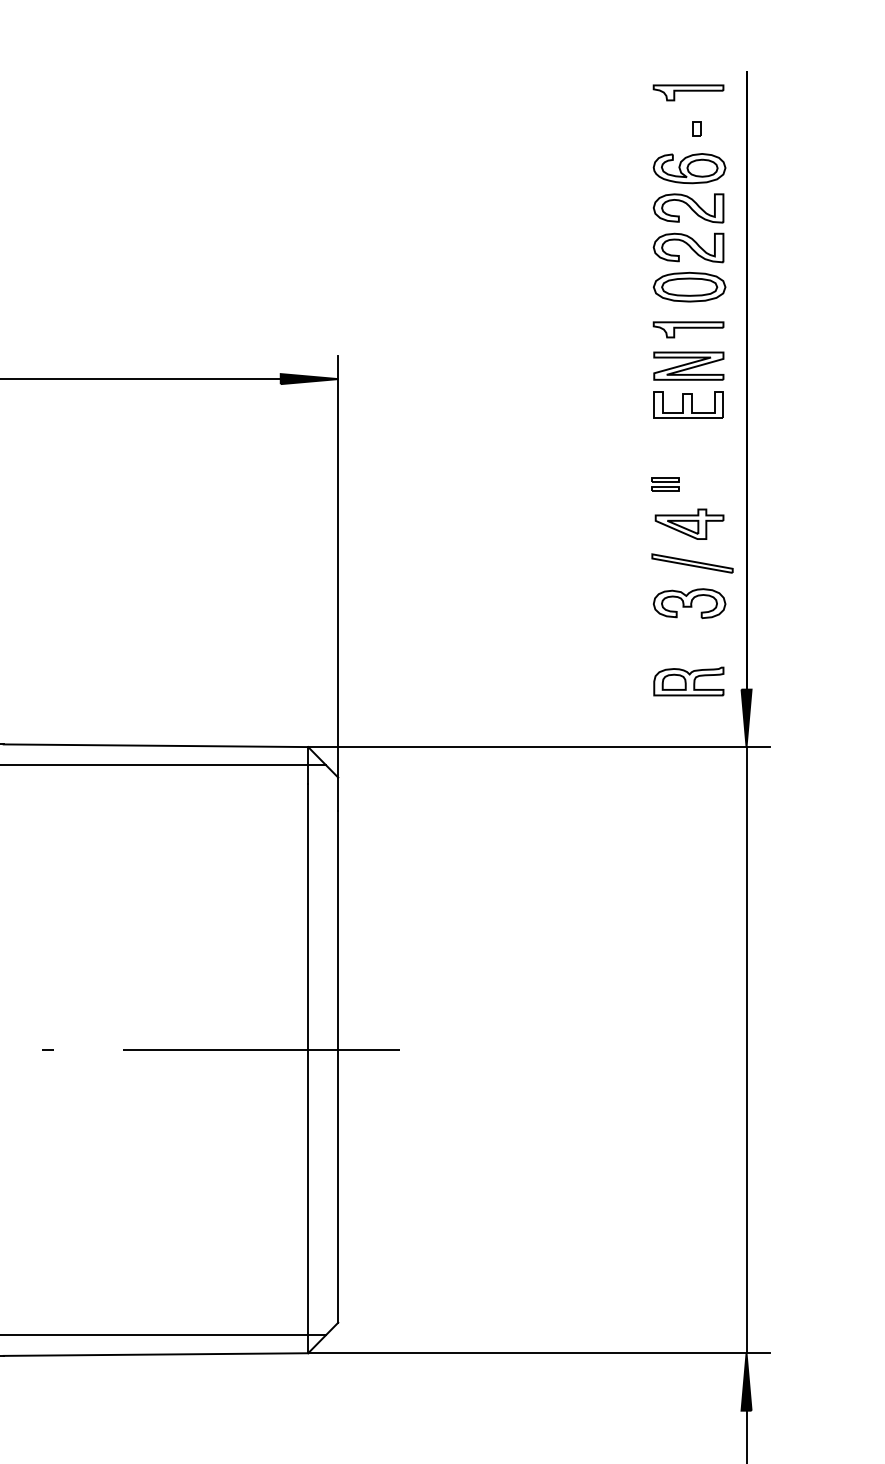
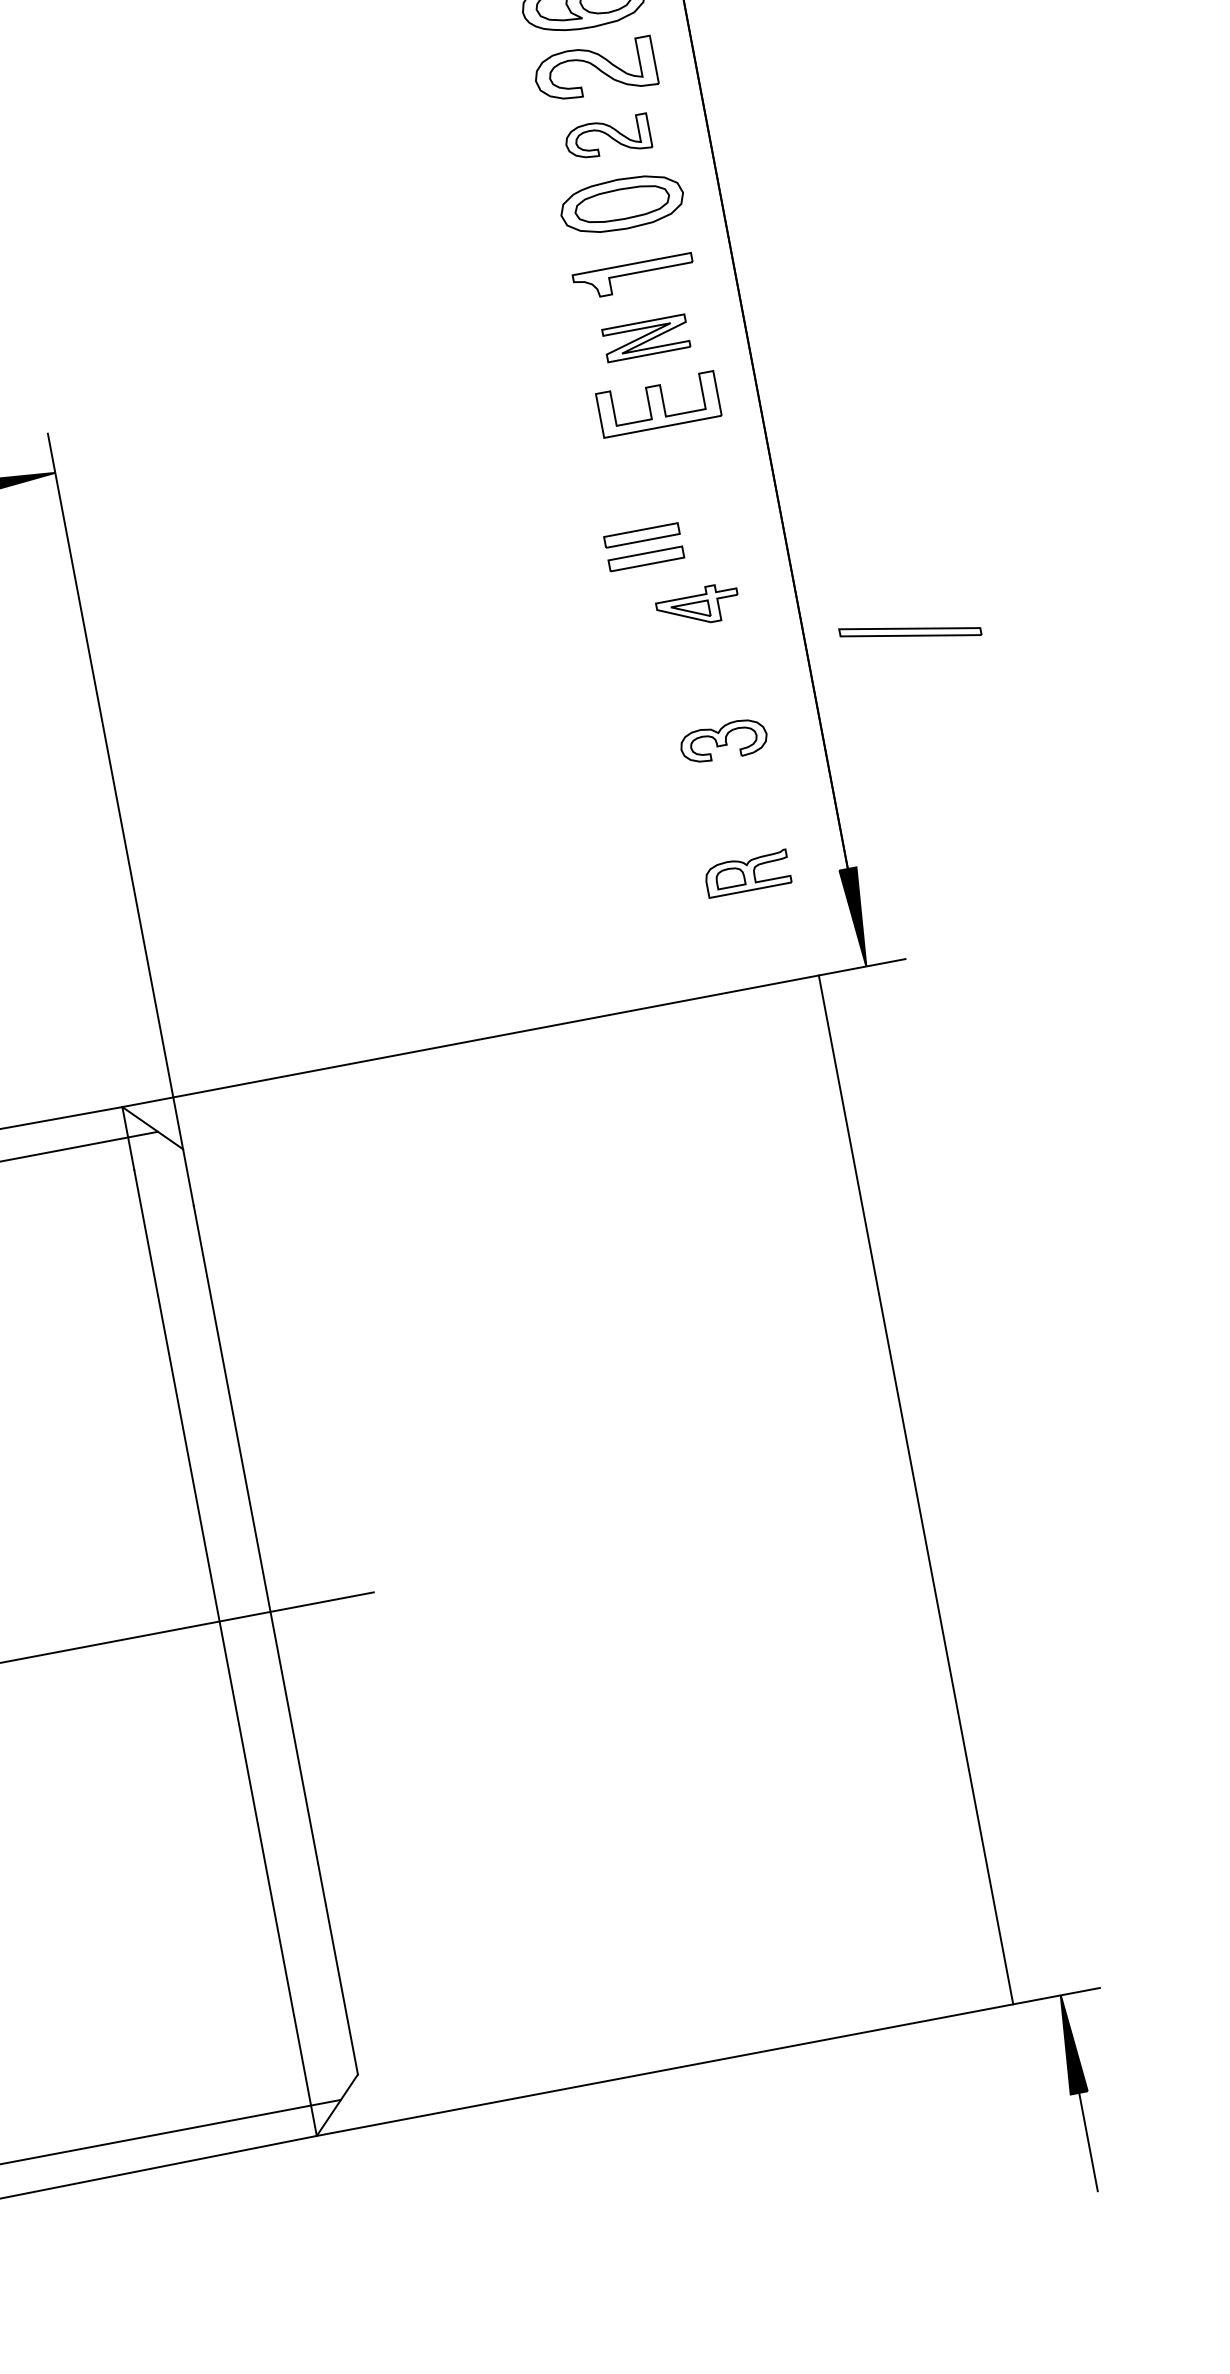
part: (688, 247) -> (607, 137), size x0.7
part: (688, 365) -> (645, 337), size x0.7
part: (665, 484) -> (644, 546), size x1.6
part: (689, 523) -> (697, 605), size x0.7
part: (692, 563) -> (910, 631), moved
part: (689, 603) -> (723, 741), size x0.7
part: (688, 681) -> (746, 873), size x0.7
line: (746, 1050) -> (916, 1490), moved

